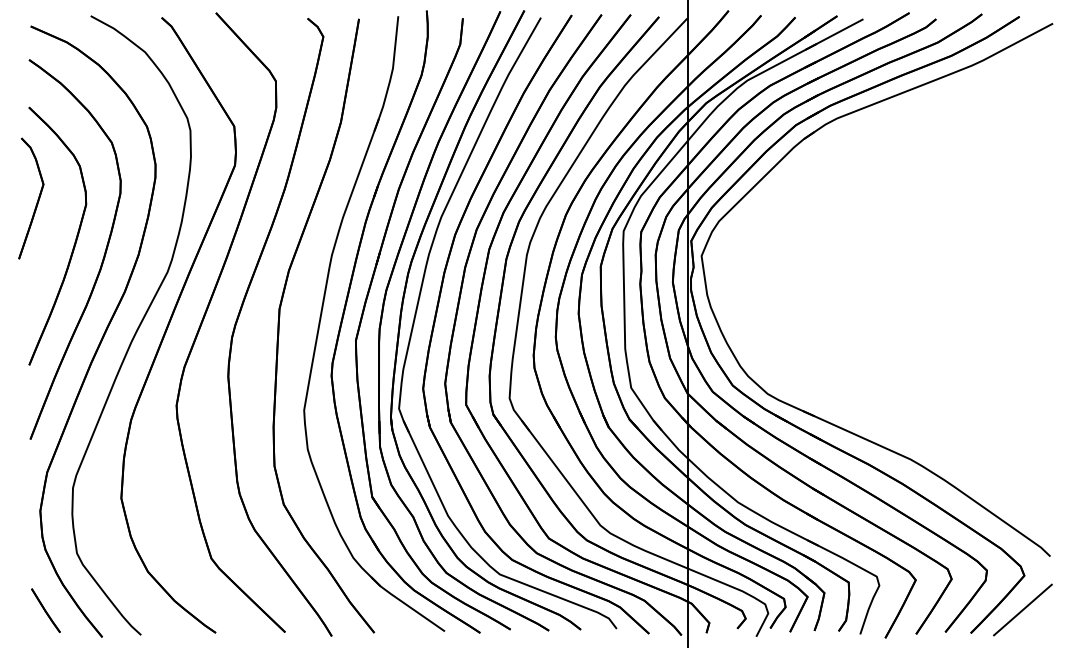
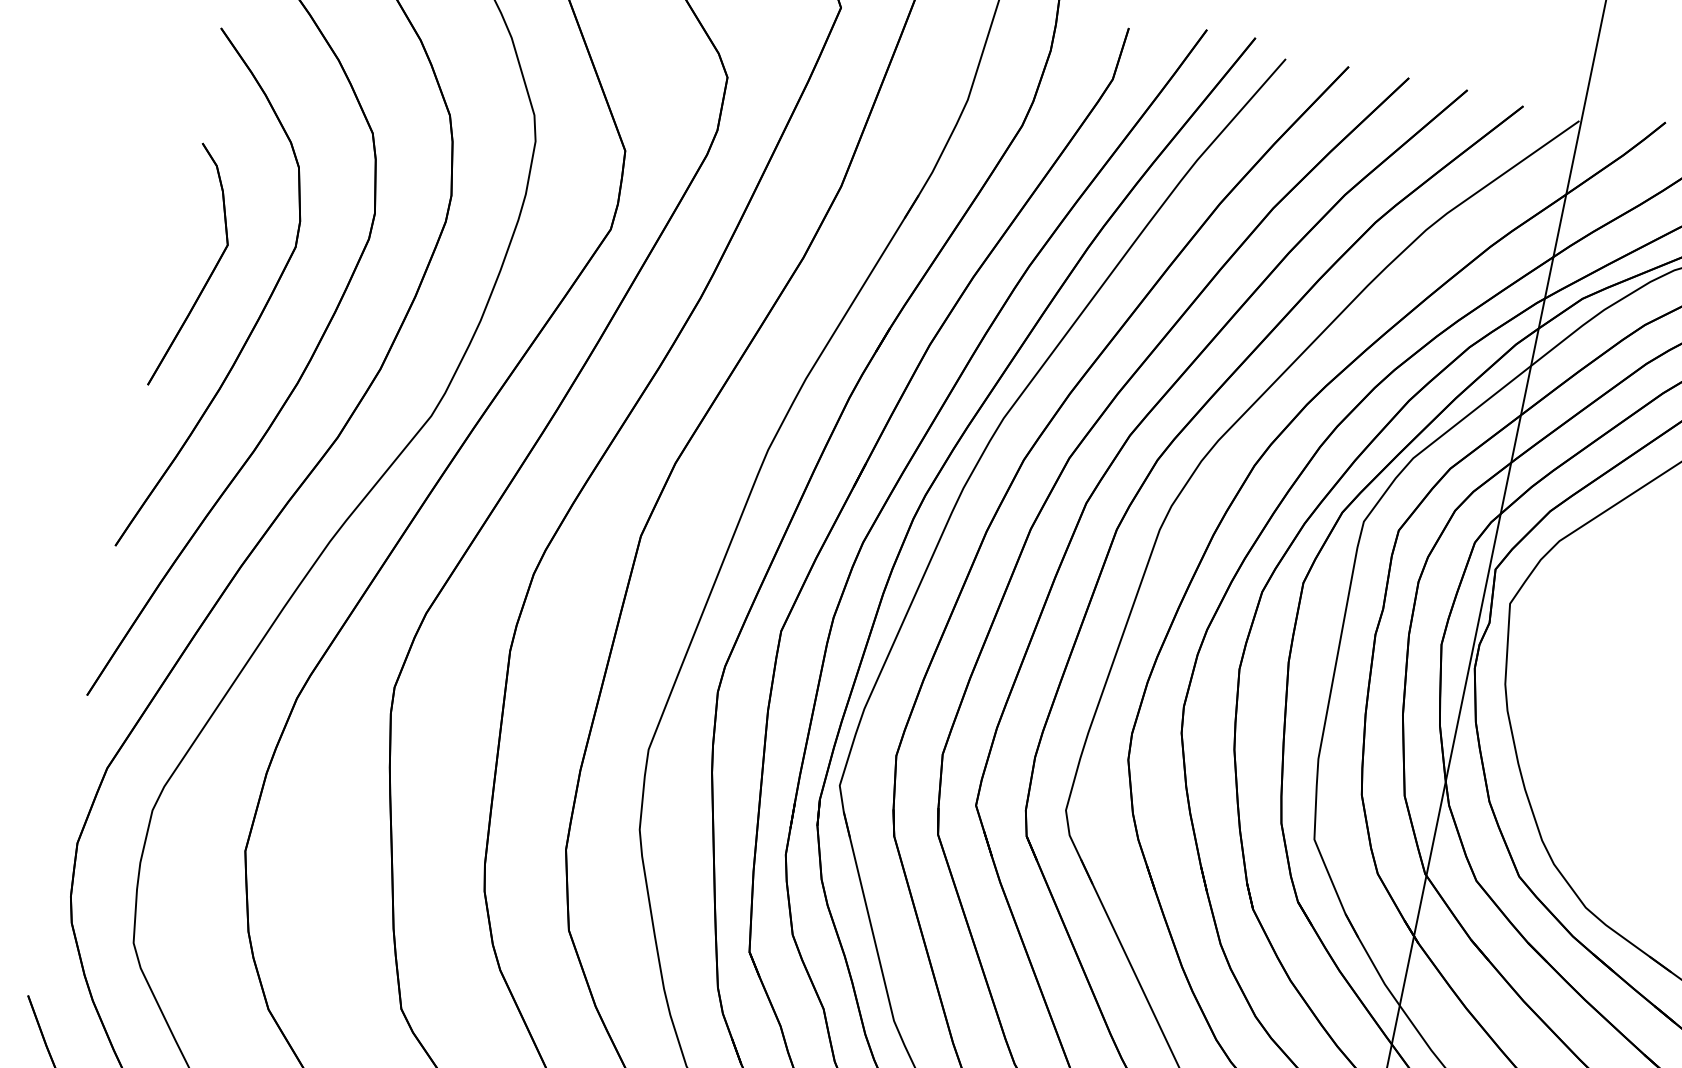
part: (37, 199) -> (209, 272), moved

